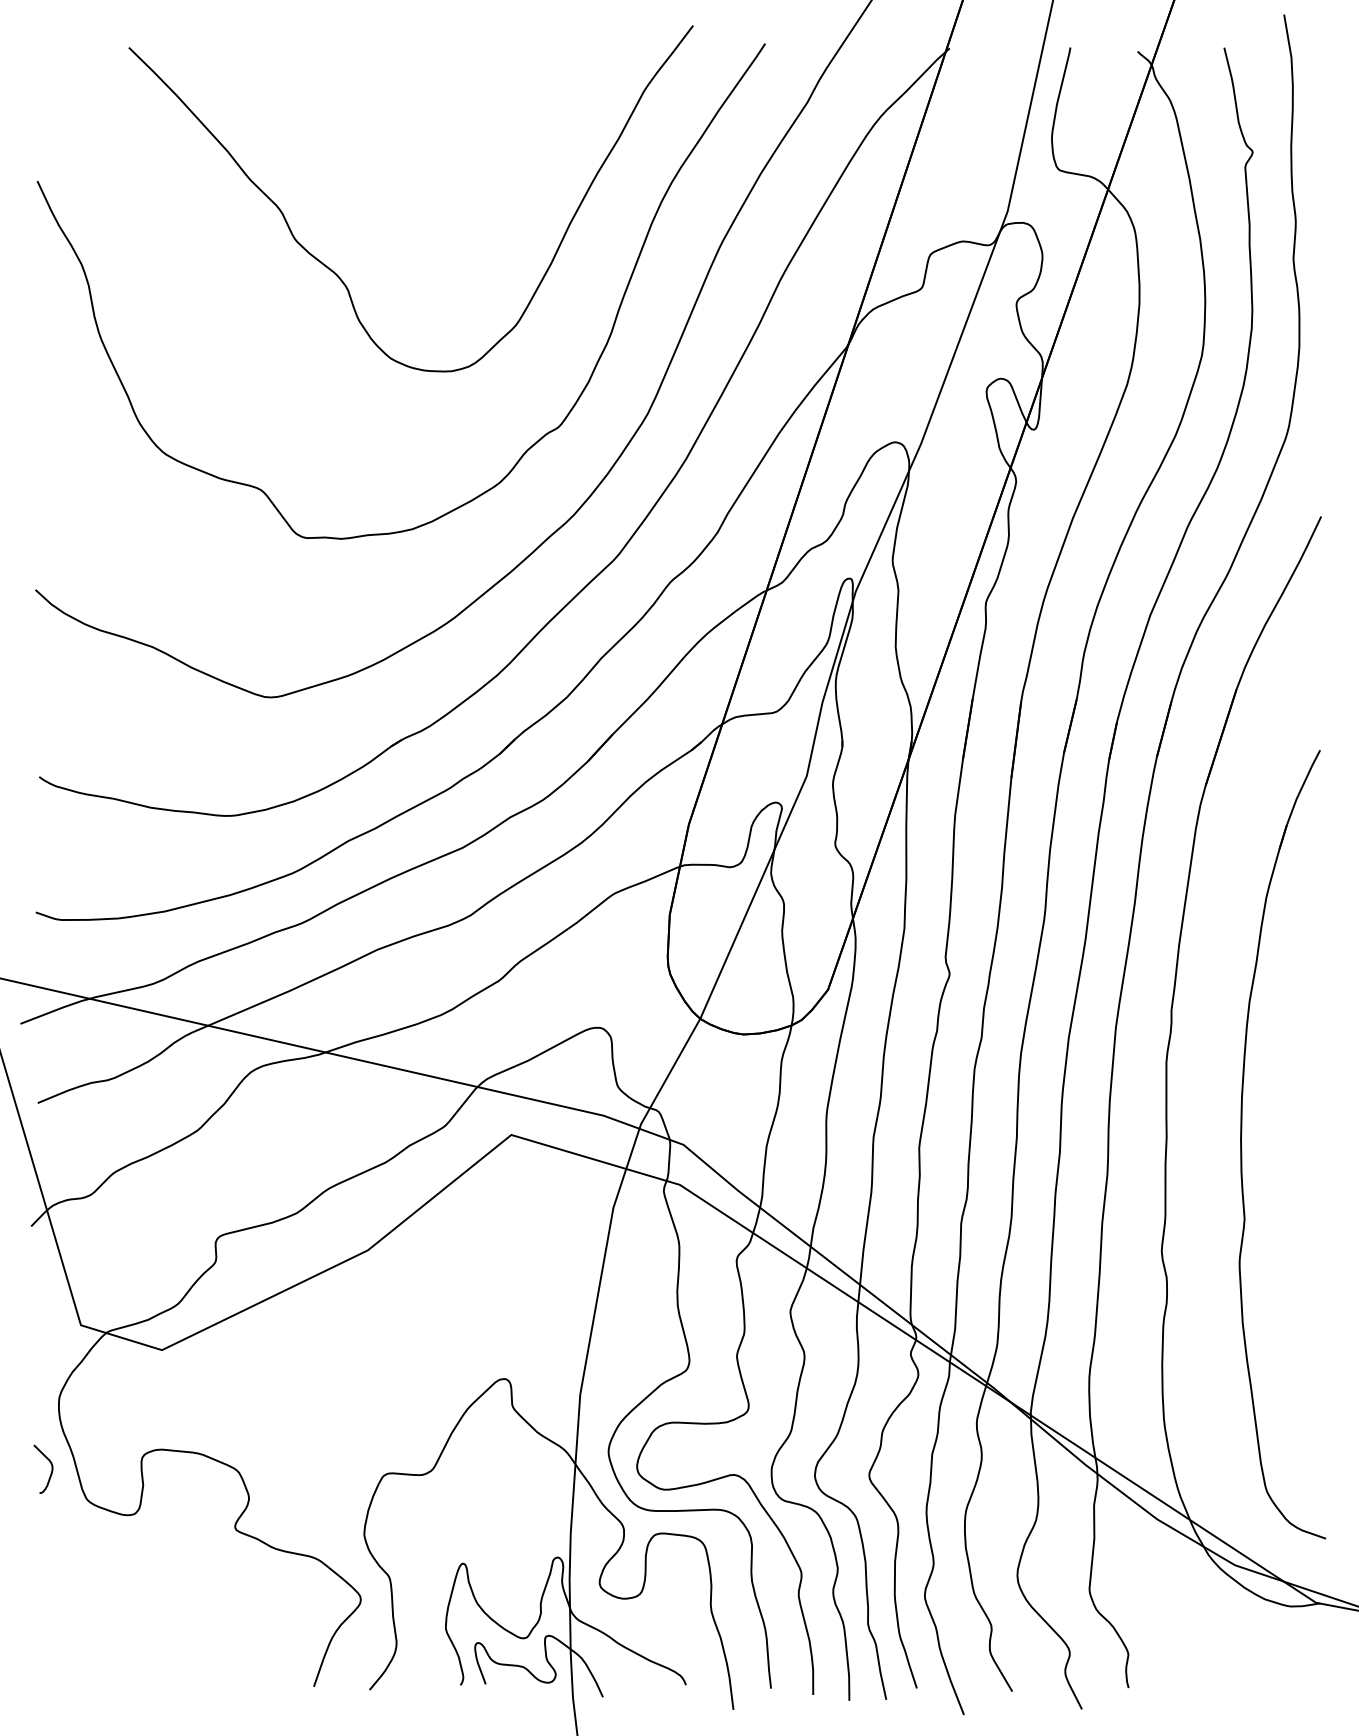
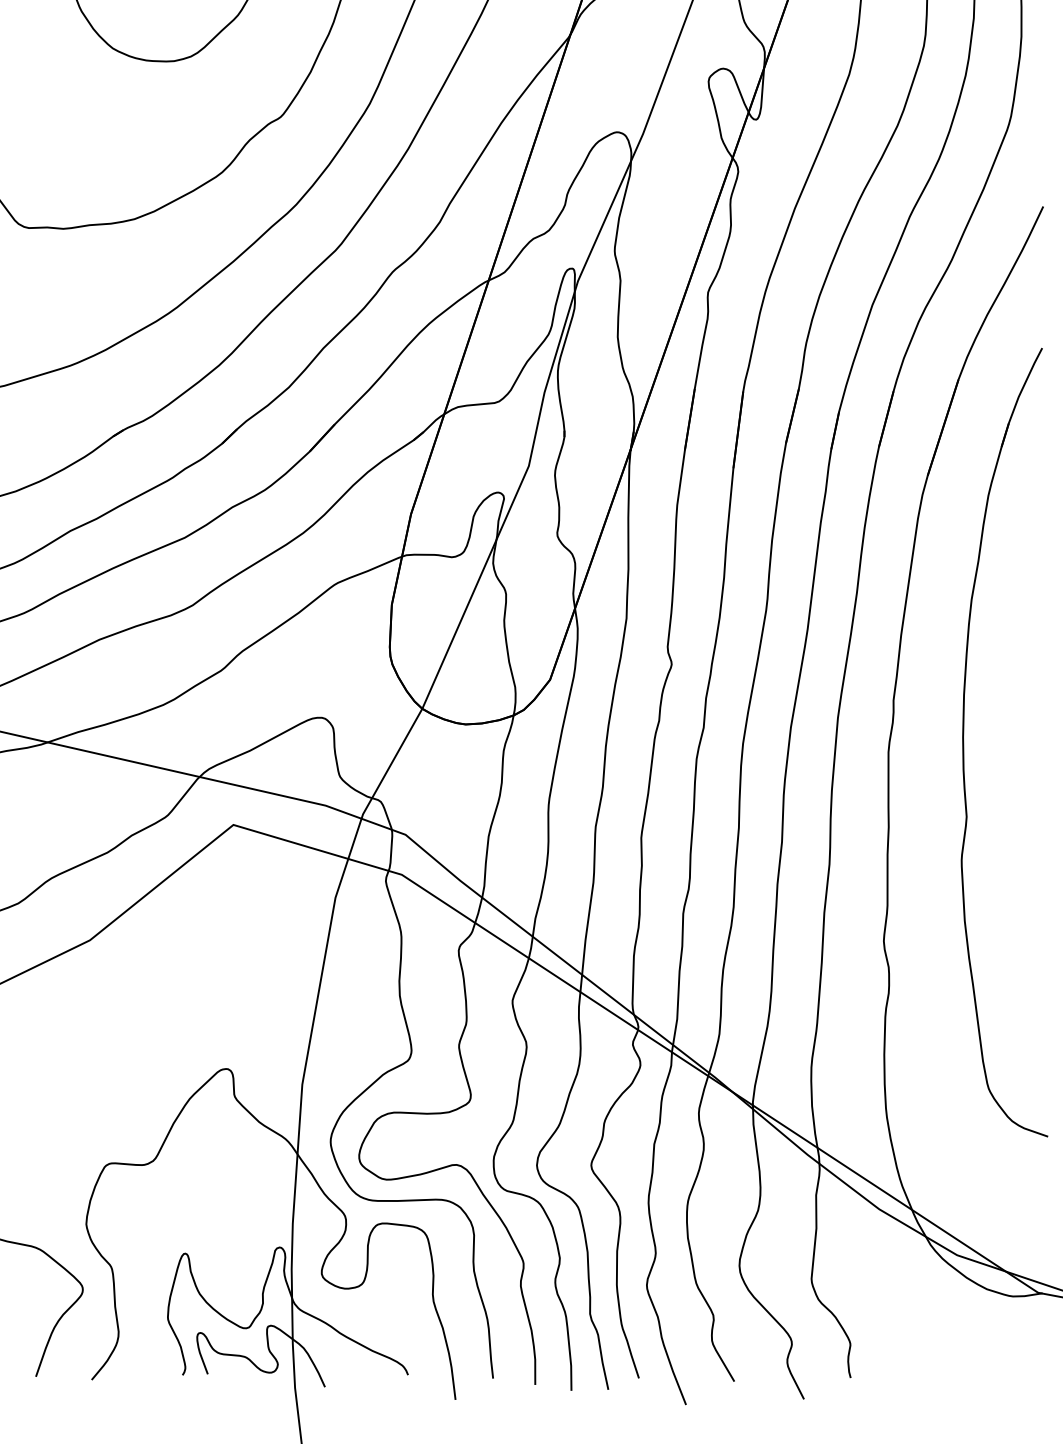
part: (1242, 1148) -> (964, 746), moved

